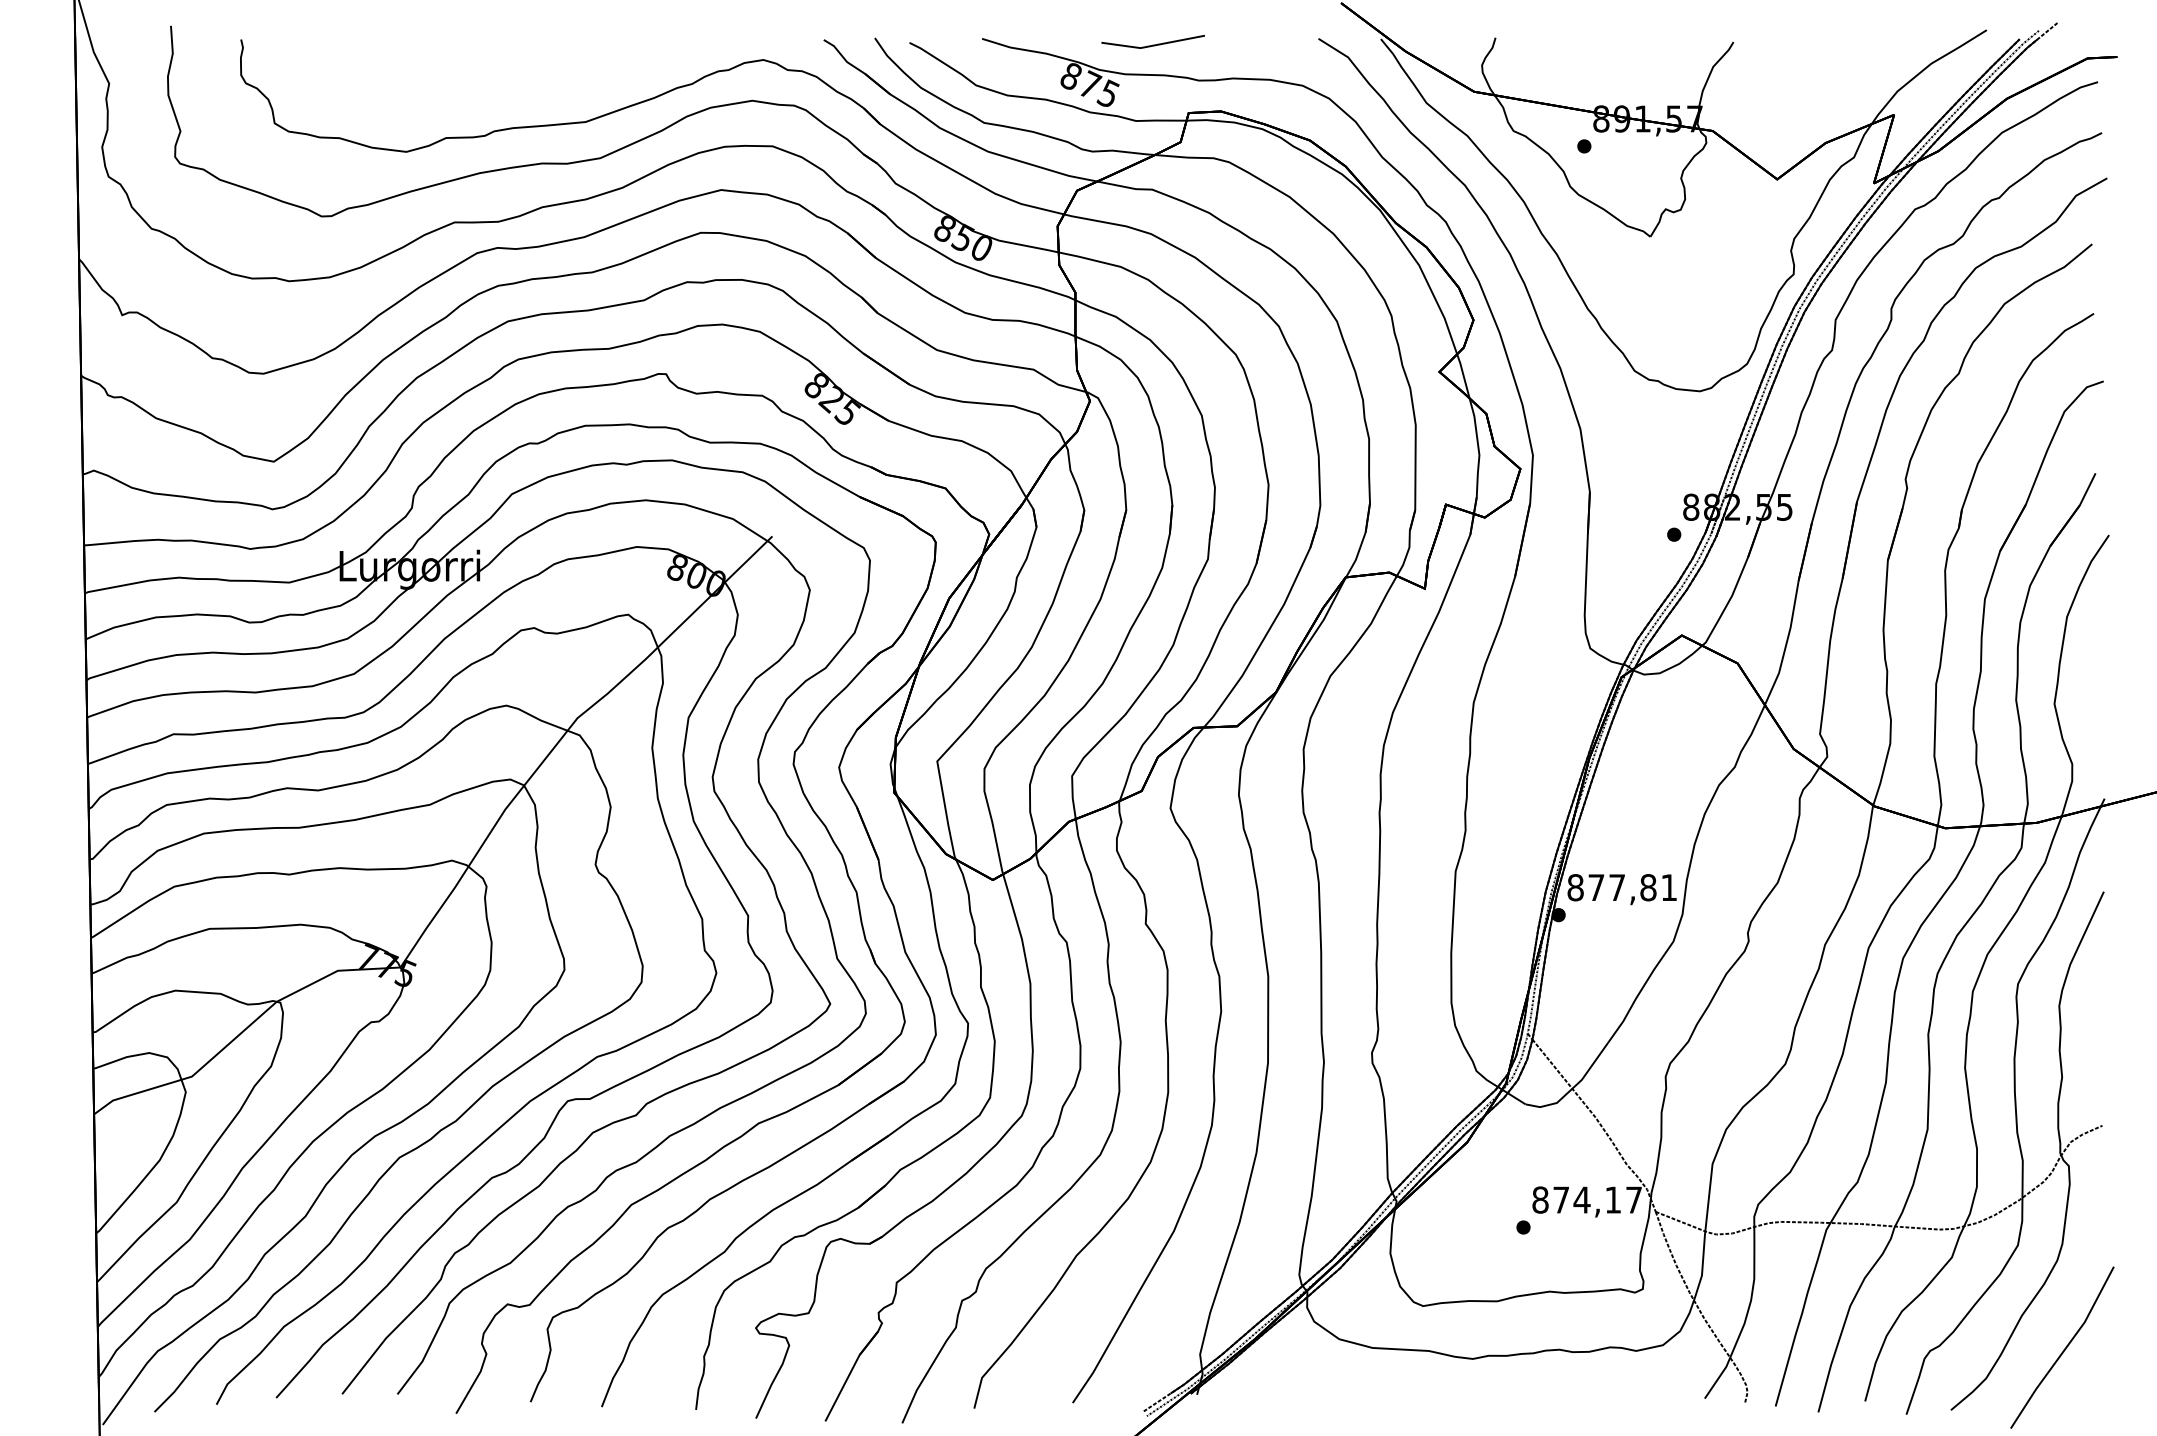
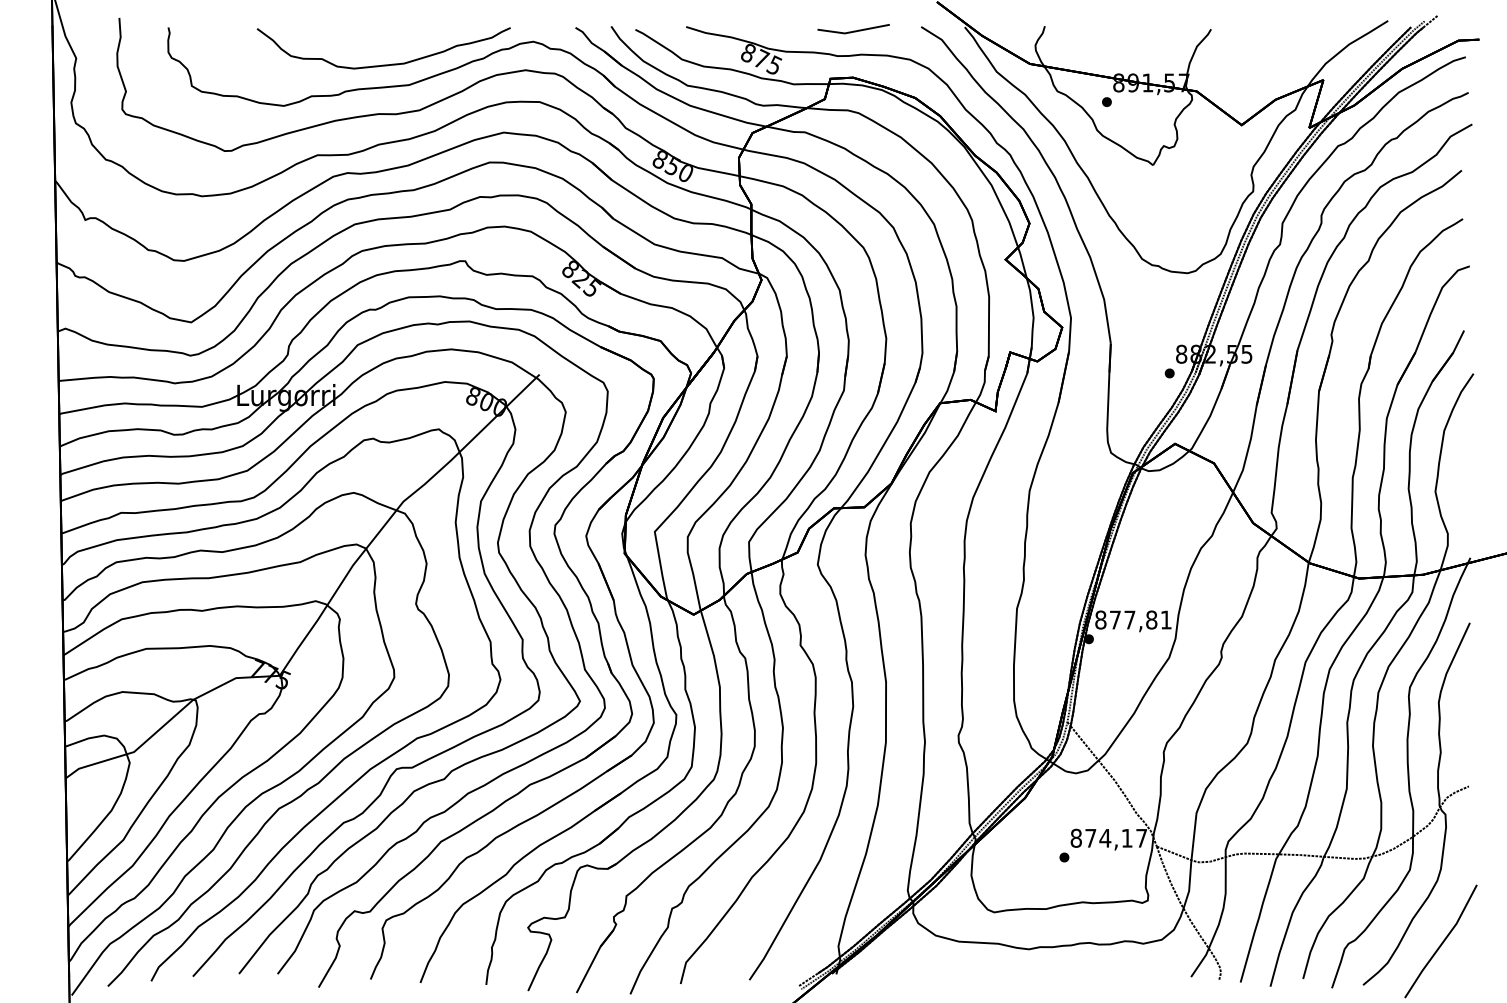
line: (1152, 43) -> (853, 30), moved
curve: (548, 92) -> (383, 64), added

